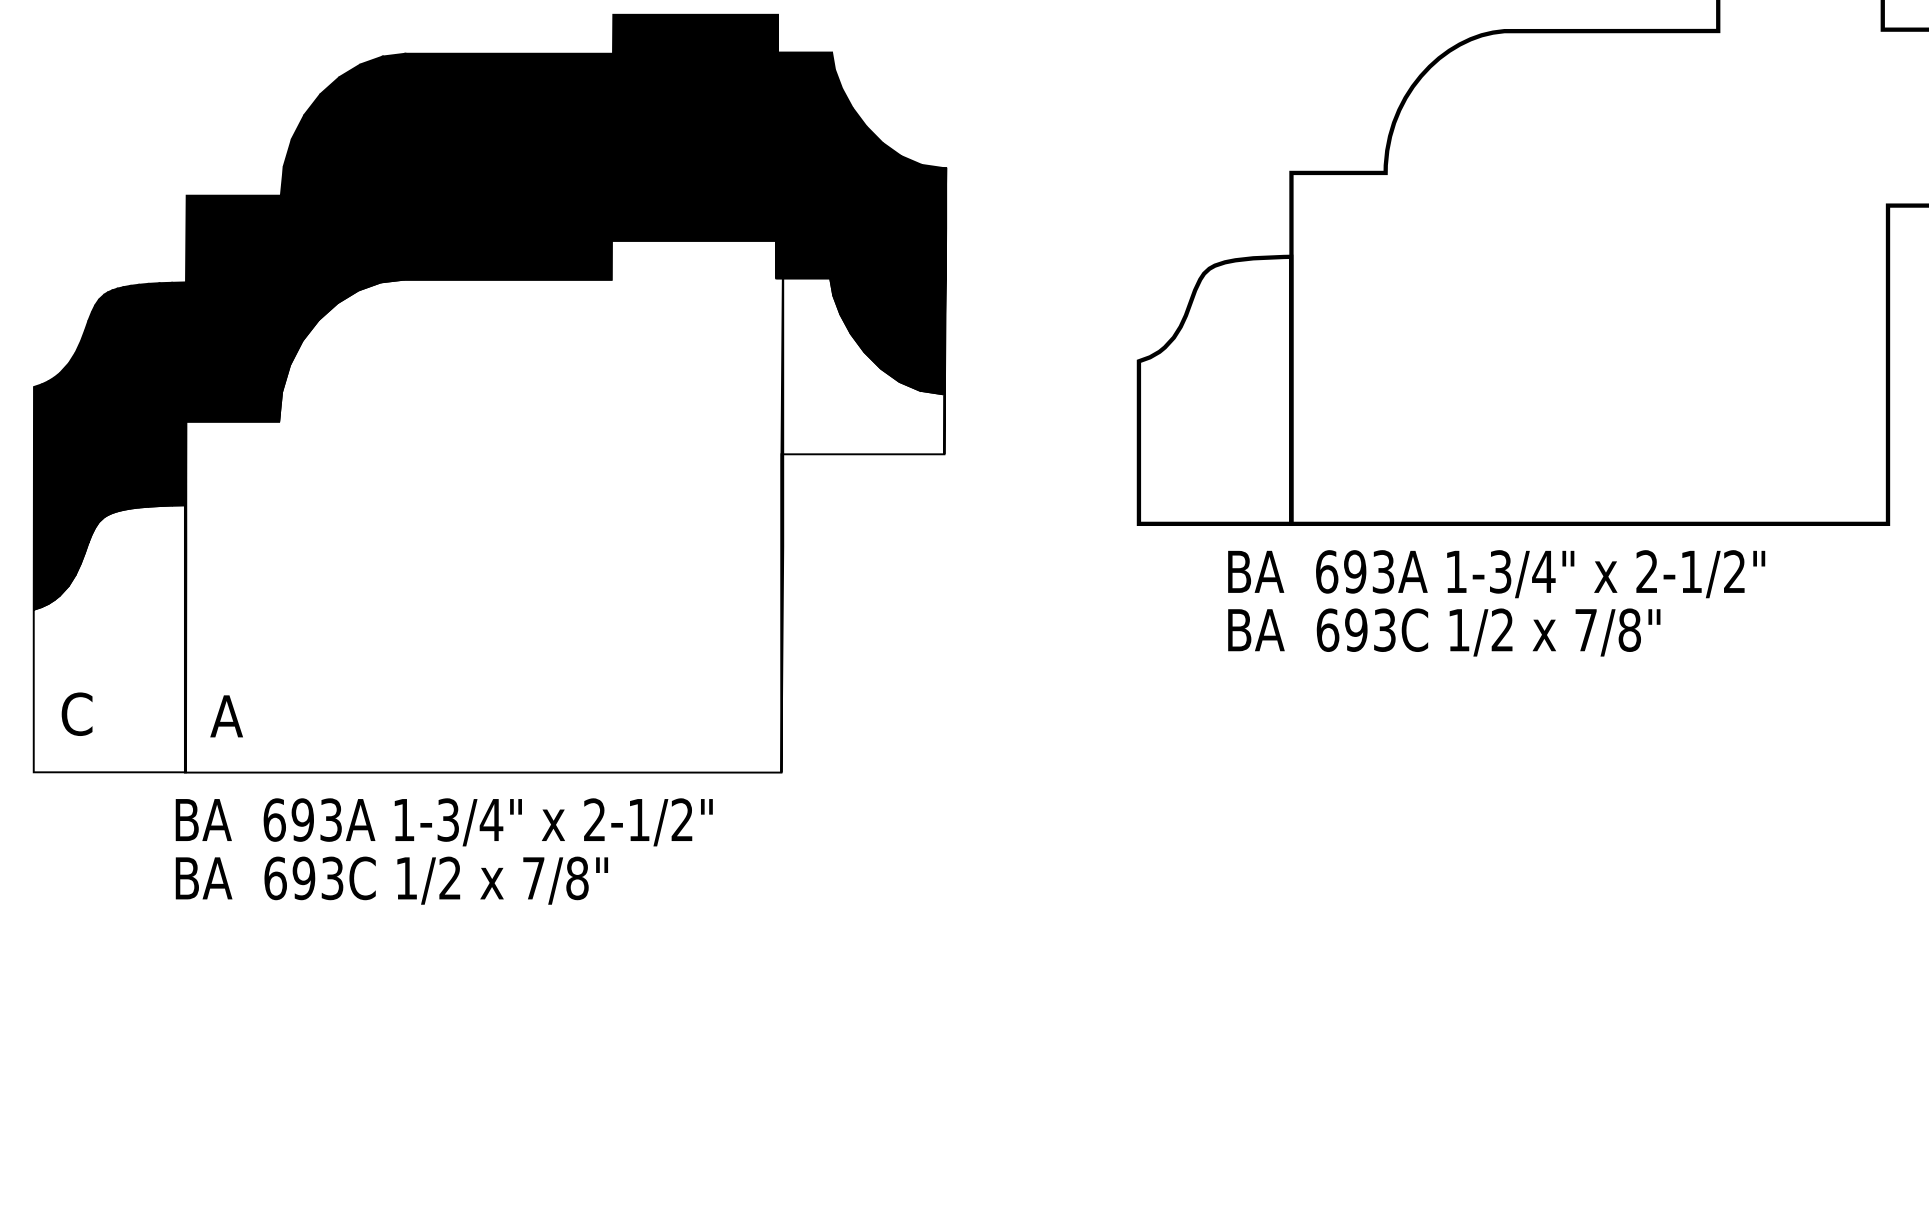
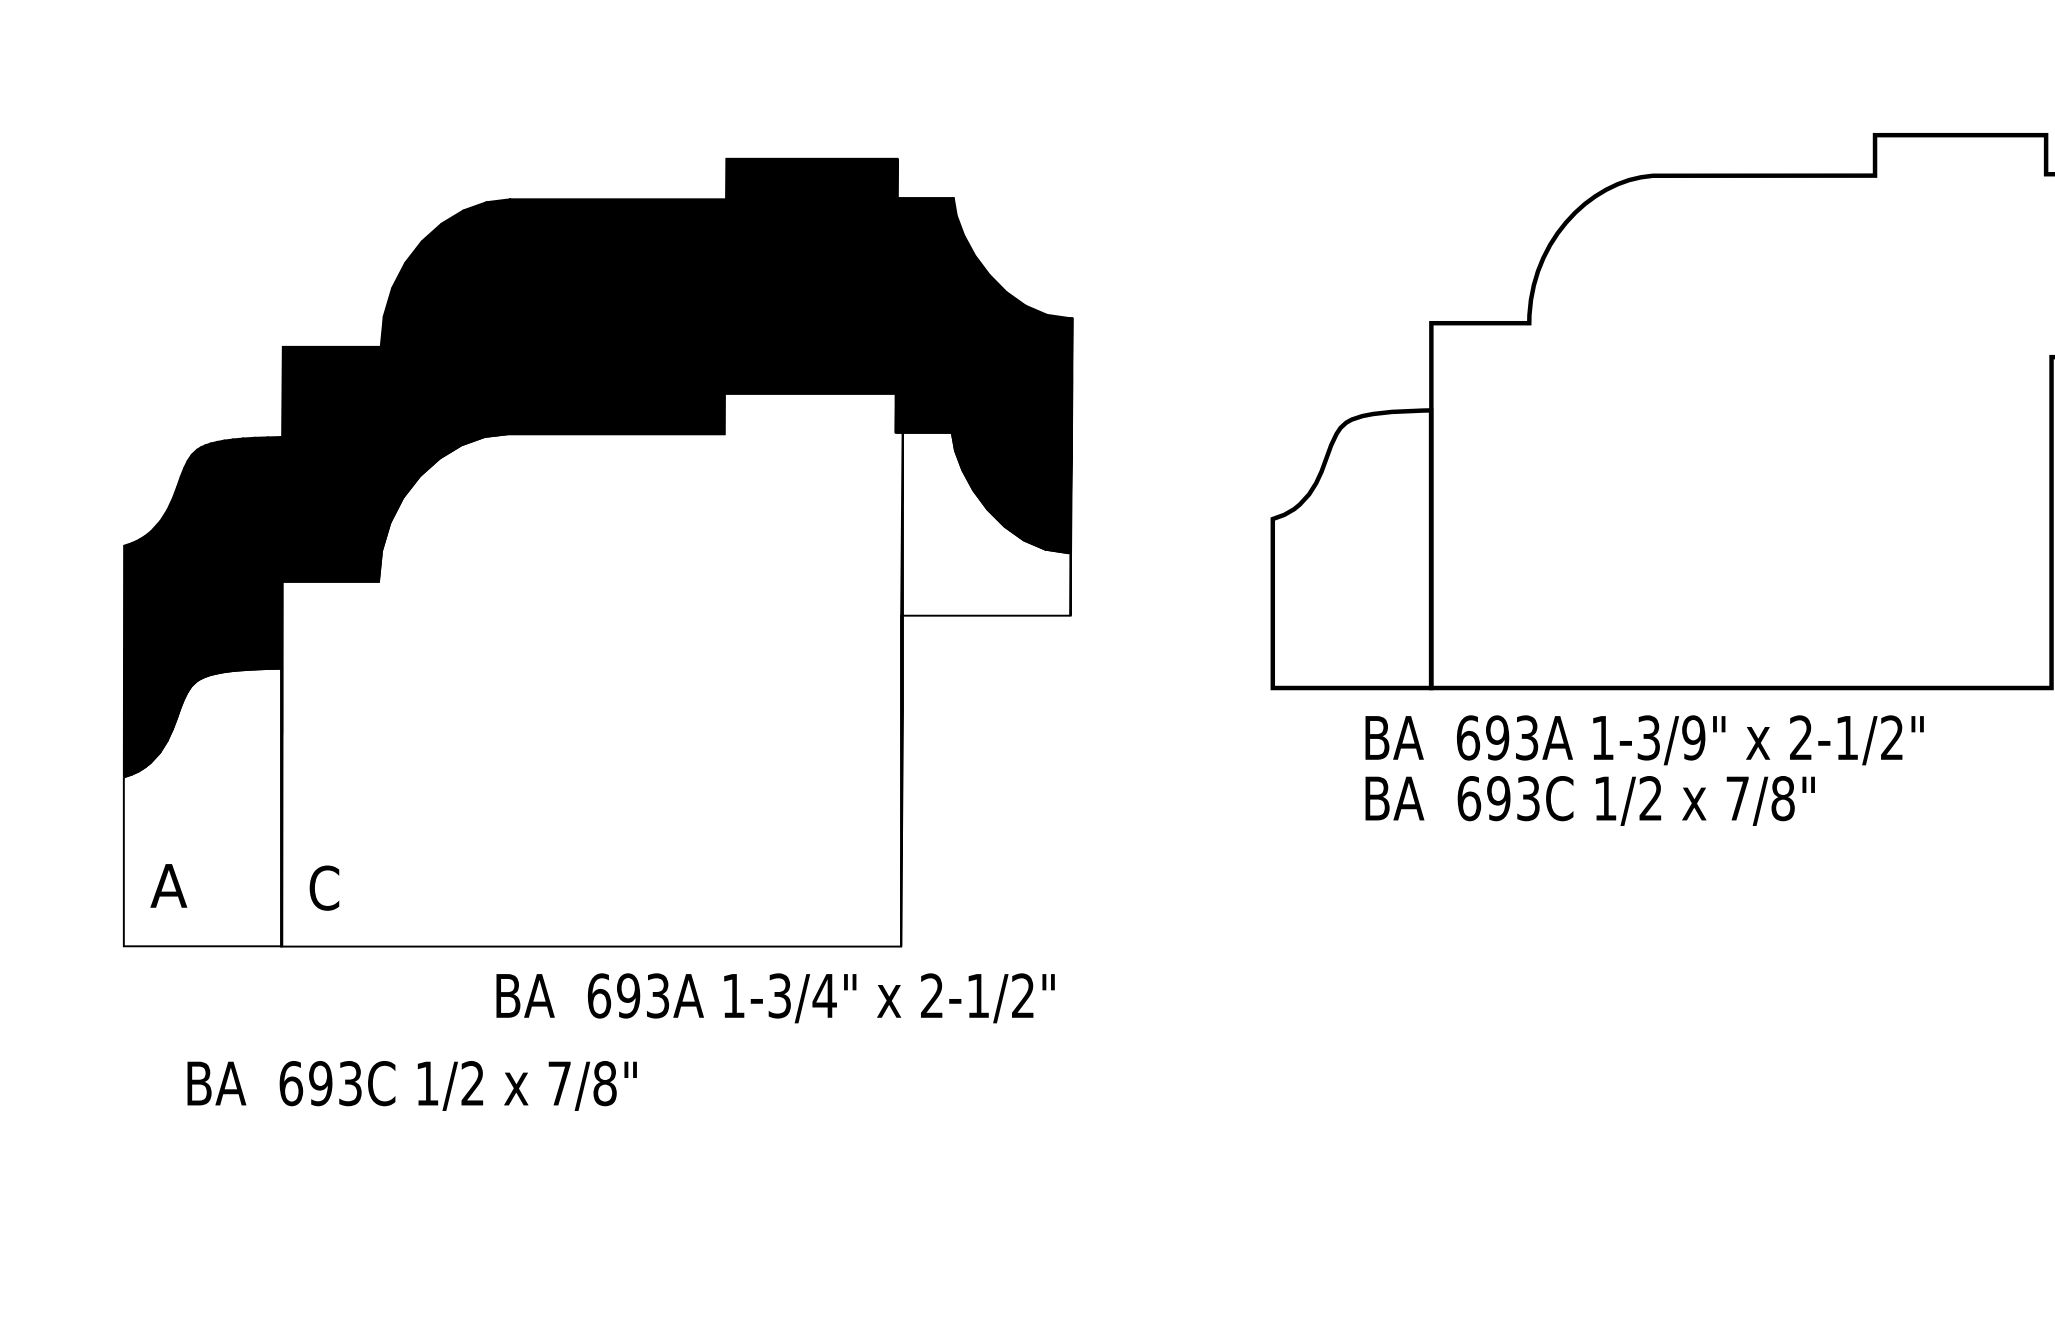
text: (1543, 571) -> (1693, 737), 1-3/4" -> 1-3/9"
text: (76, 713) -> (168, 885), C -> A
text: (226, 715) -> (324, 887), A -> C
text: (444, 822) -> (775, 998), moved
text: (391, 880) -> (411, 1085), moved

